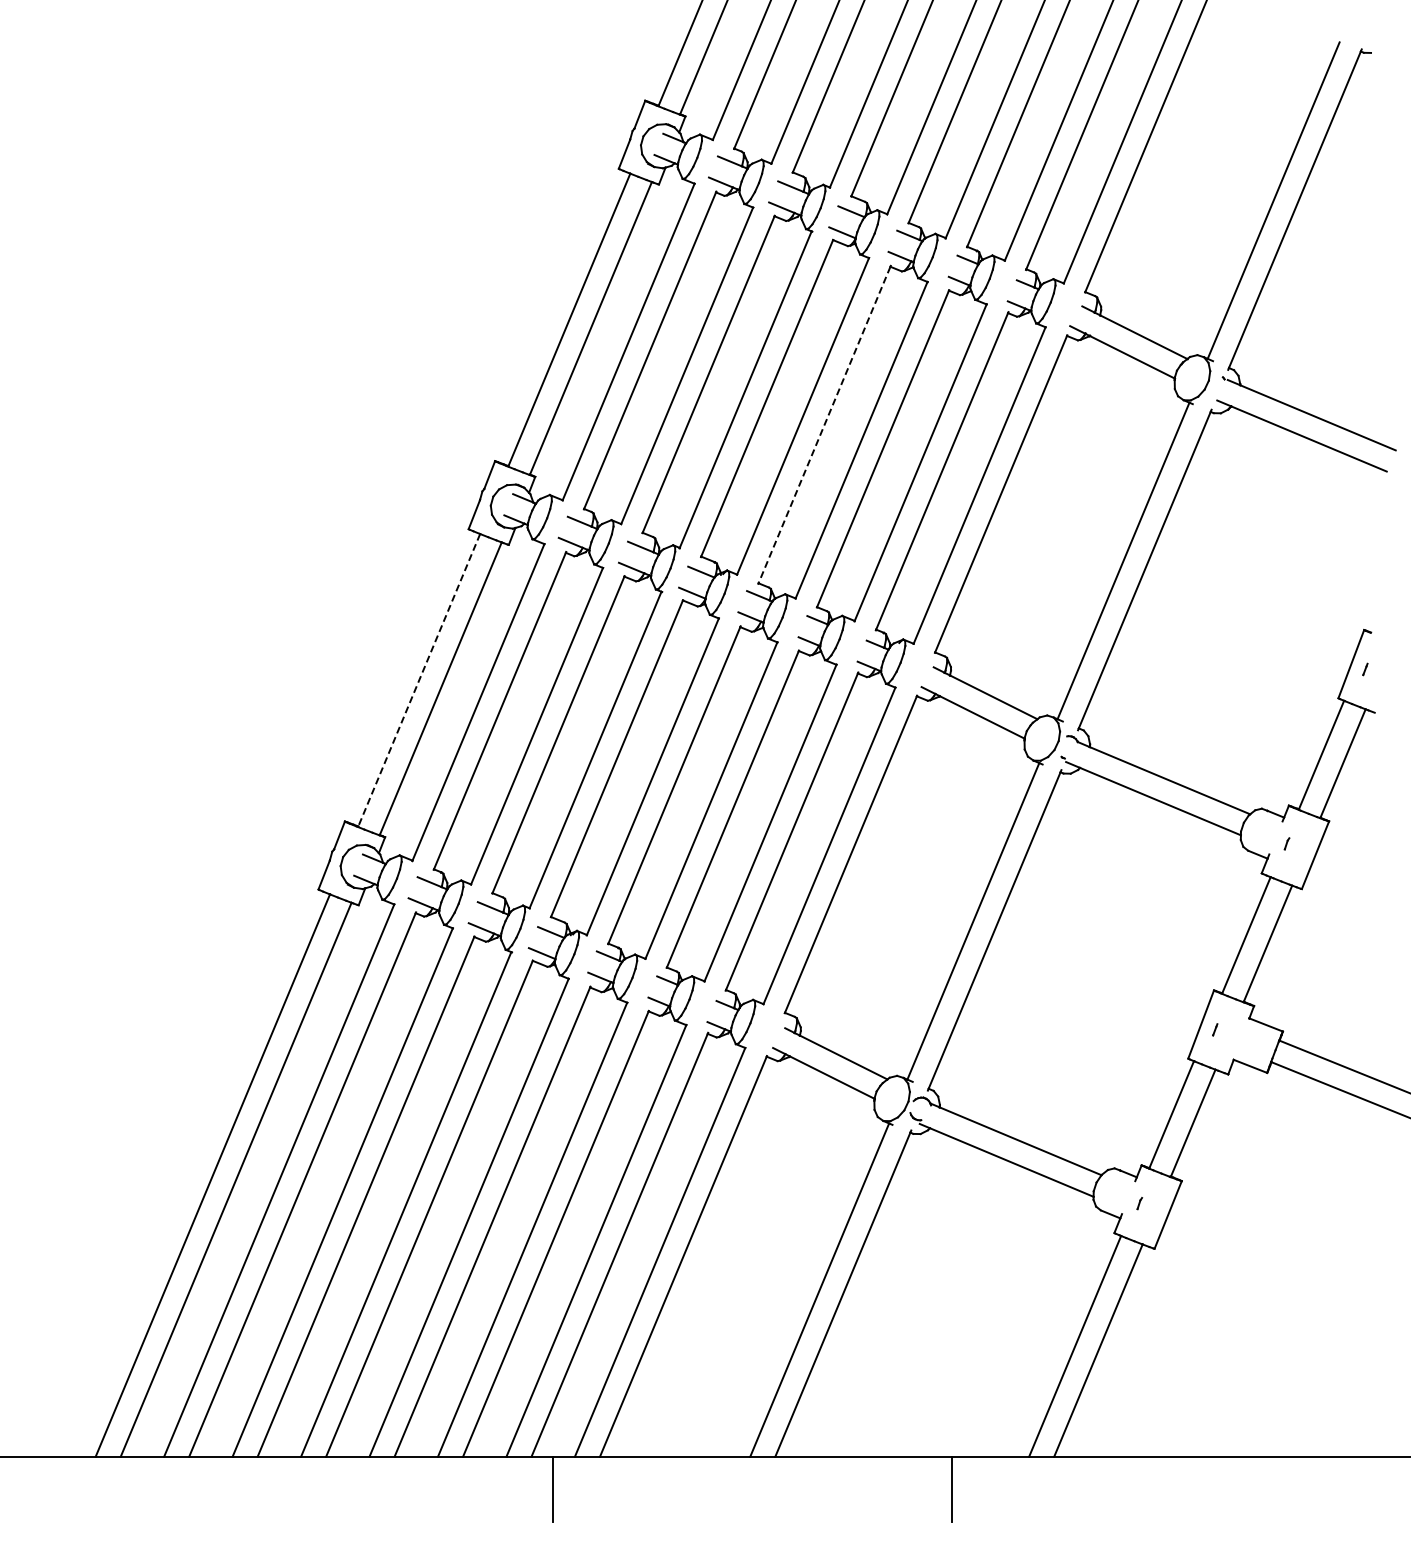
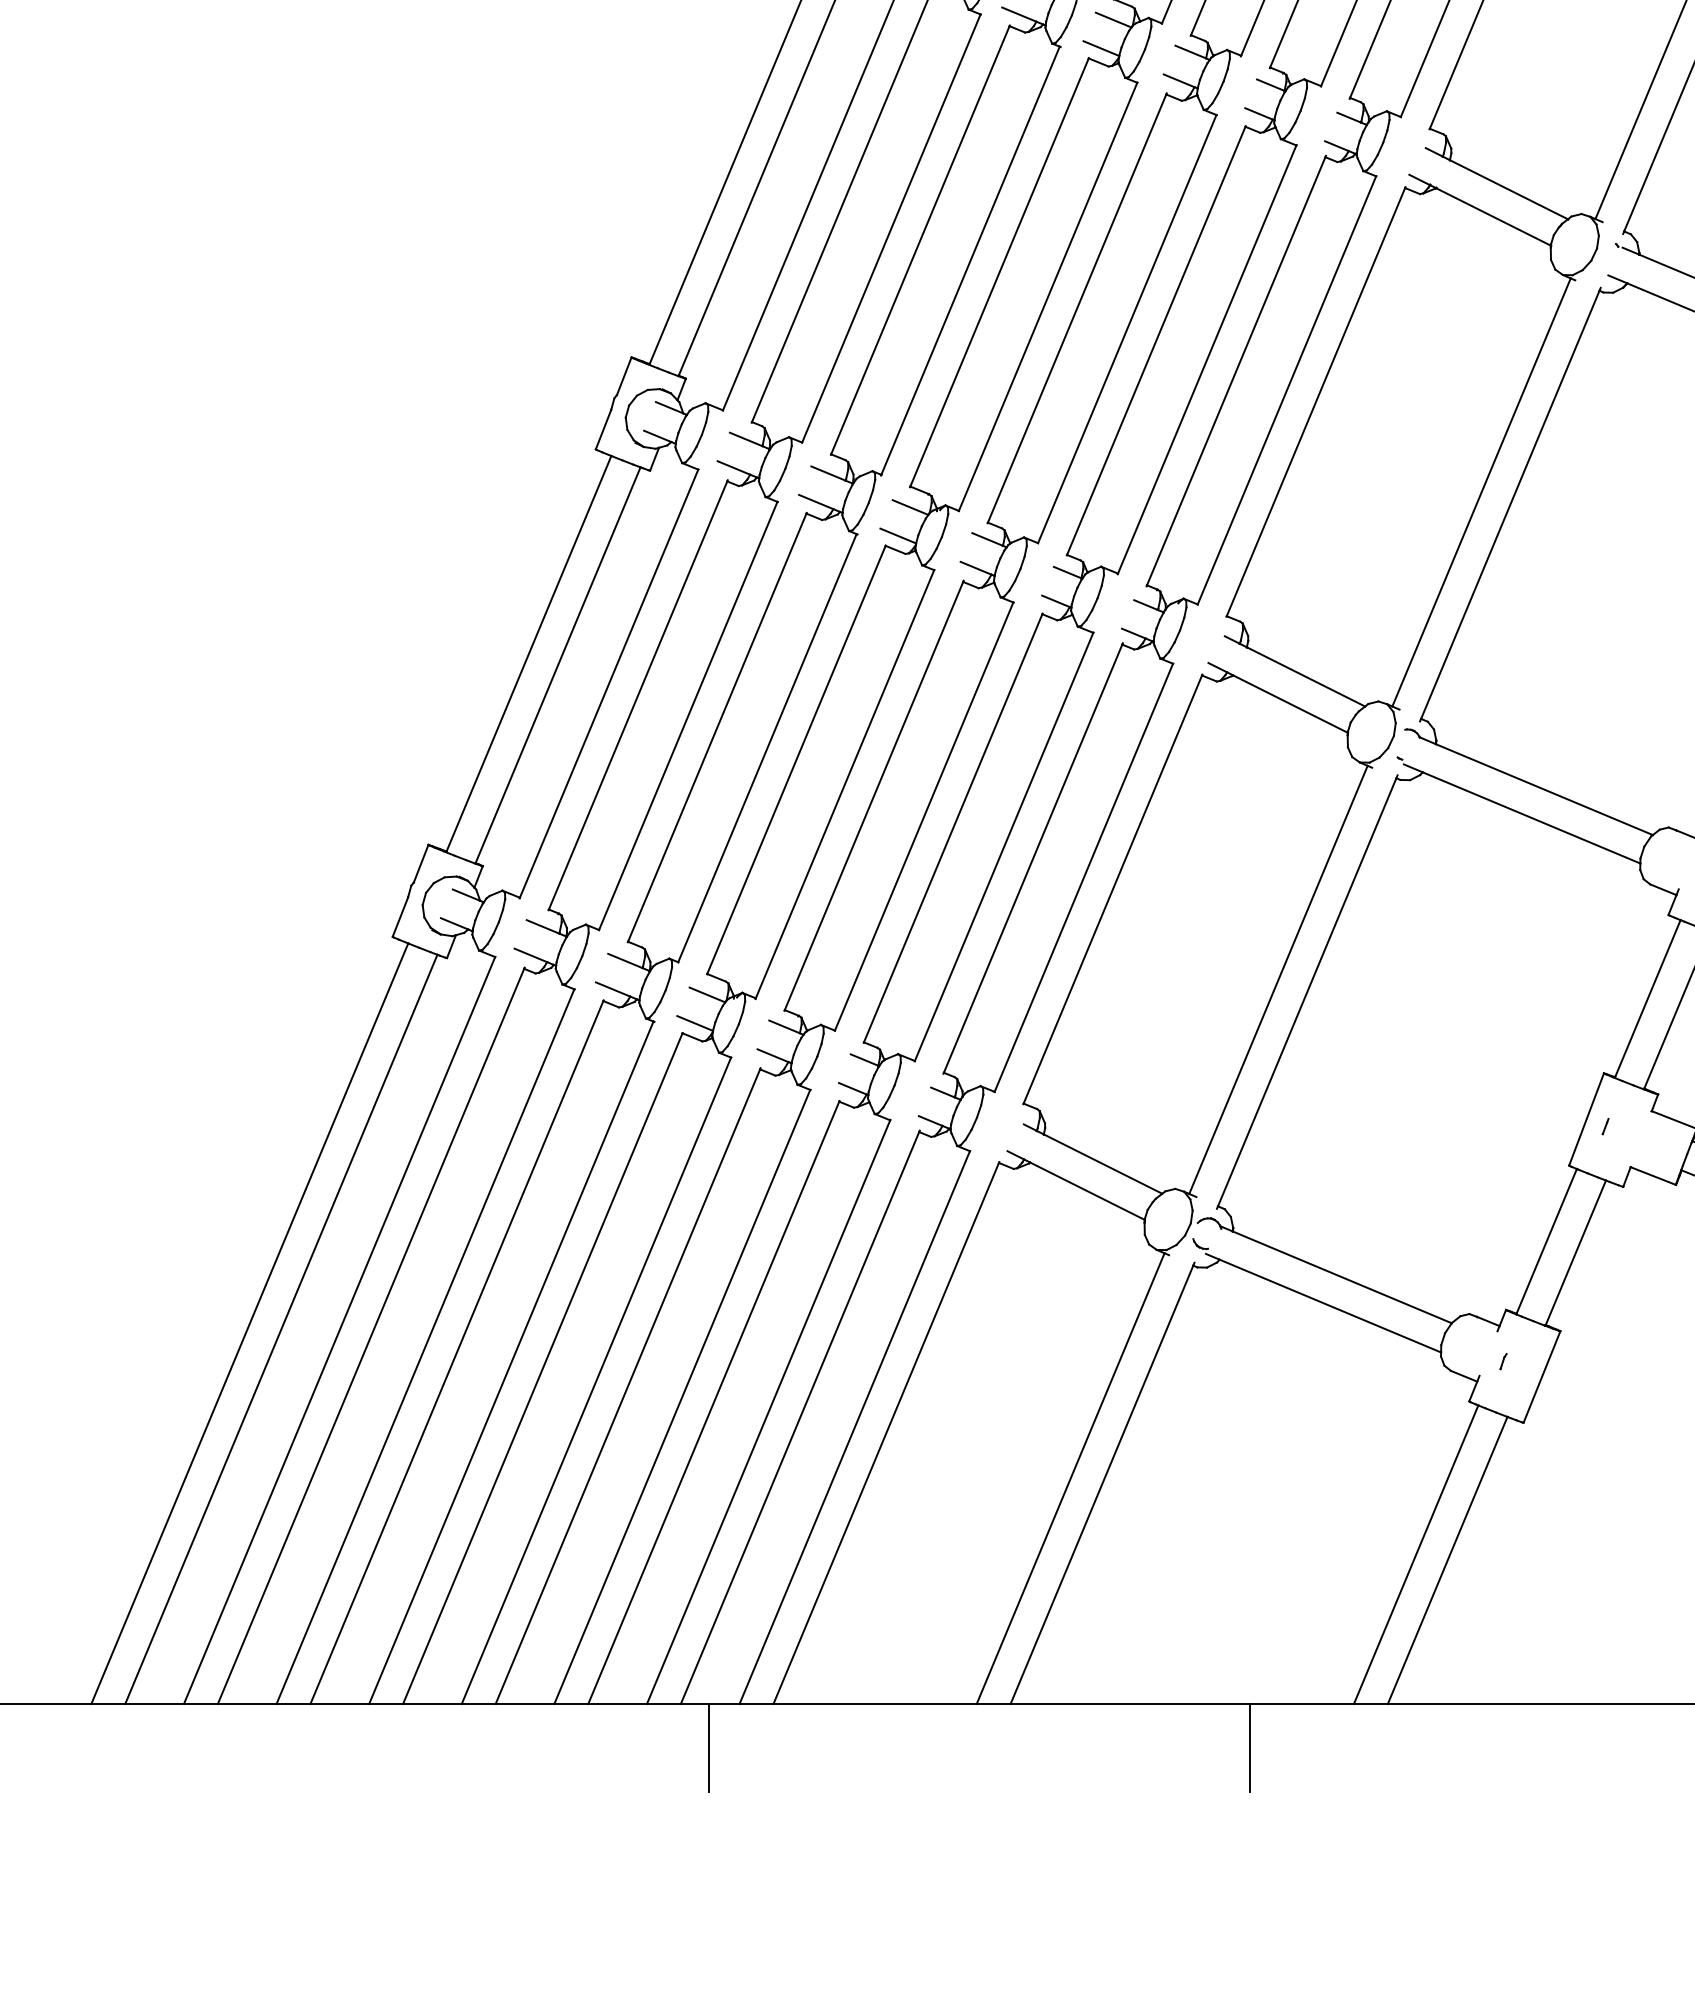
line: (824, 425) -> (1077, 309), dashed -> solid
line: (419, 680) -> (529, 654), dashed -> solid

